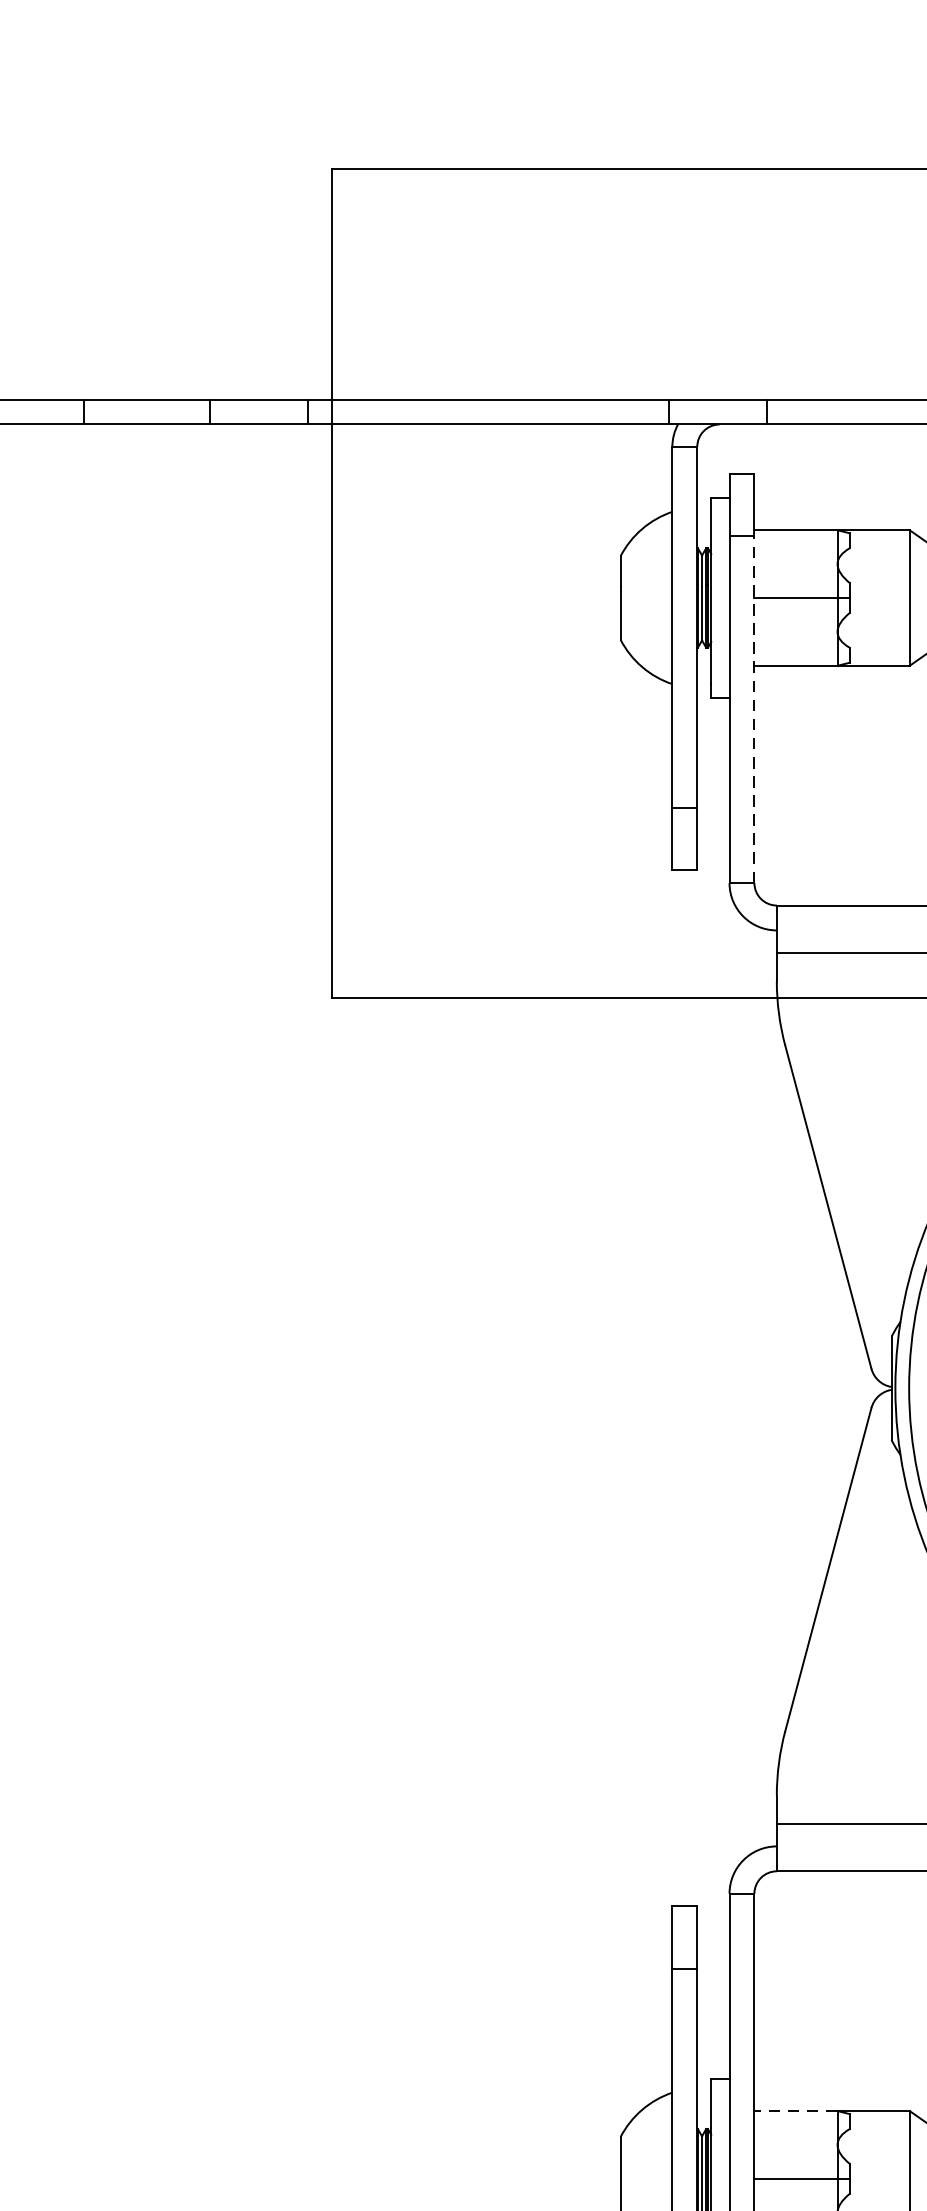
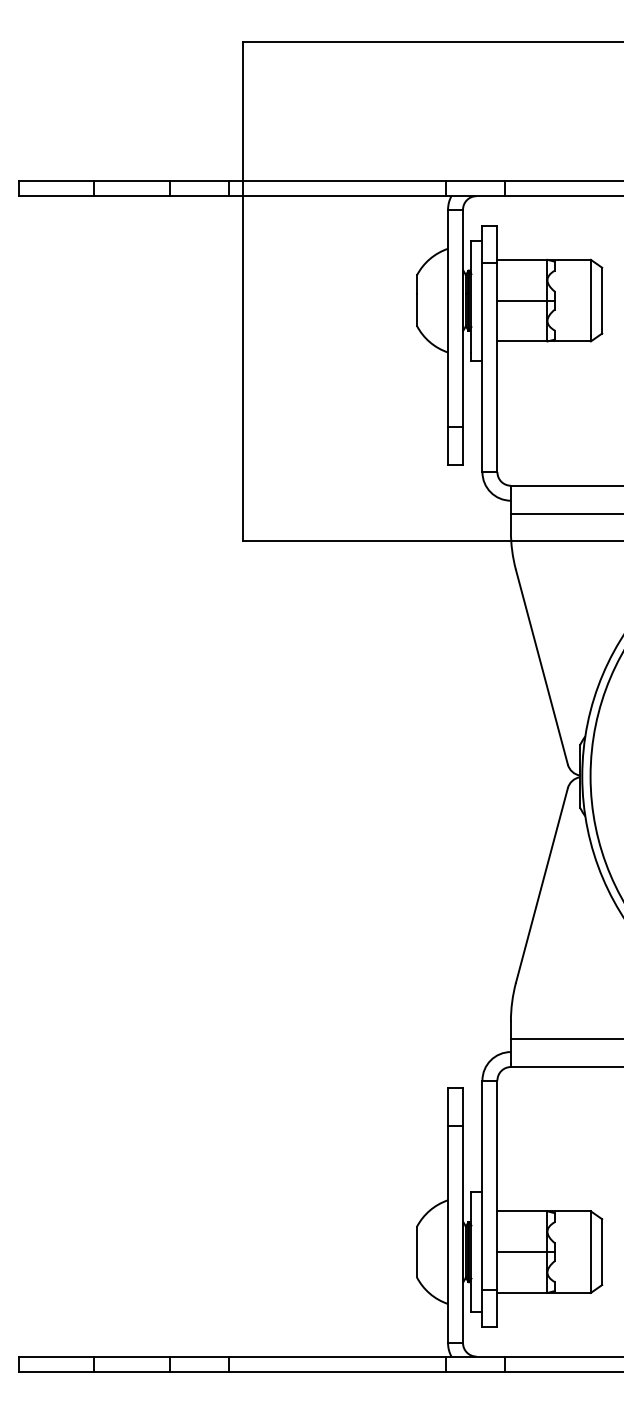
line: (754, 709) -> (497, 367), dashed -> solid
line: (794, 2111) -> (521, 1211), dashed -> solid

